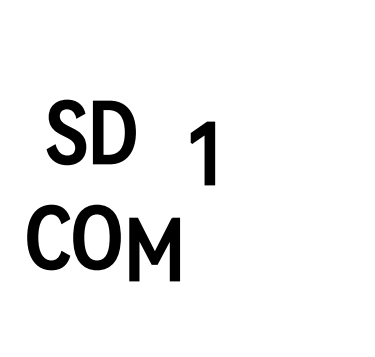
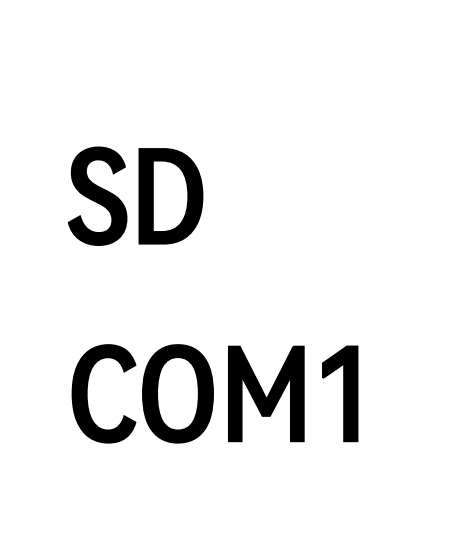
part: (90, 132) -> (134, 196), moved
part: (202, 153) -> (339, 393), moved
part: (154, 249) -> (266, 393), moved

